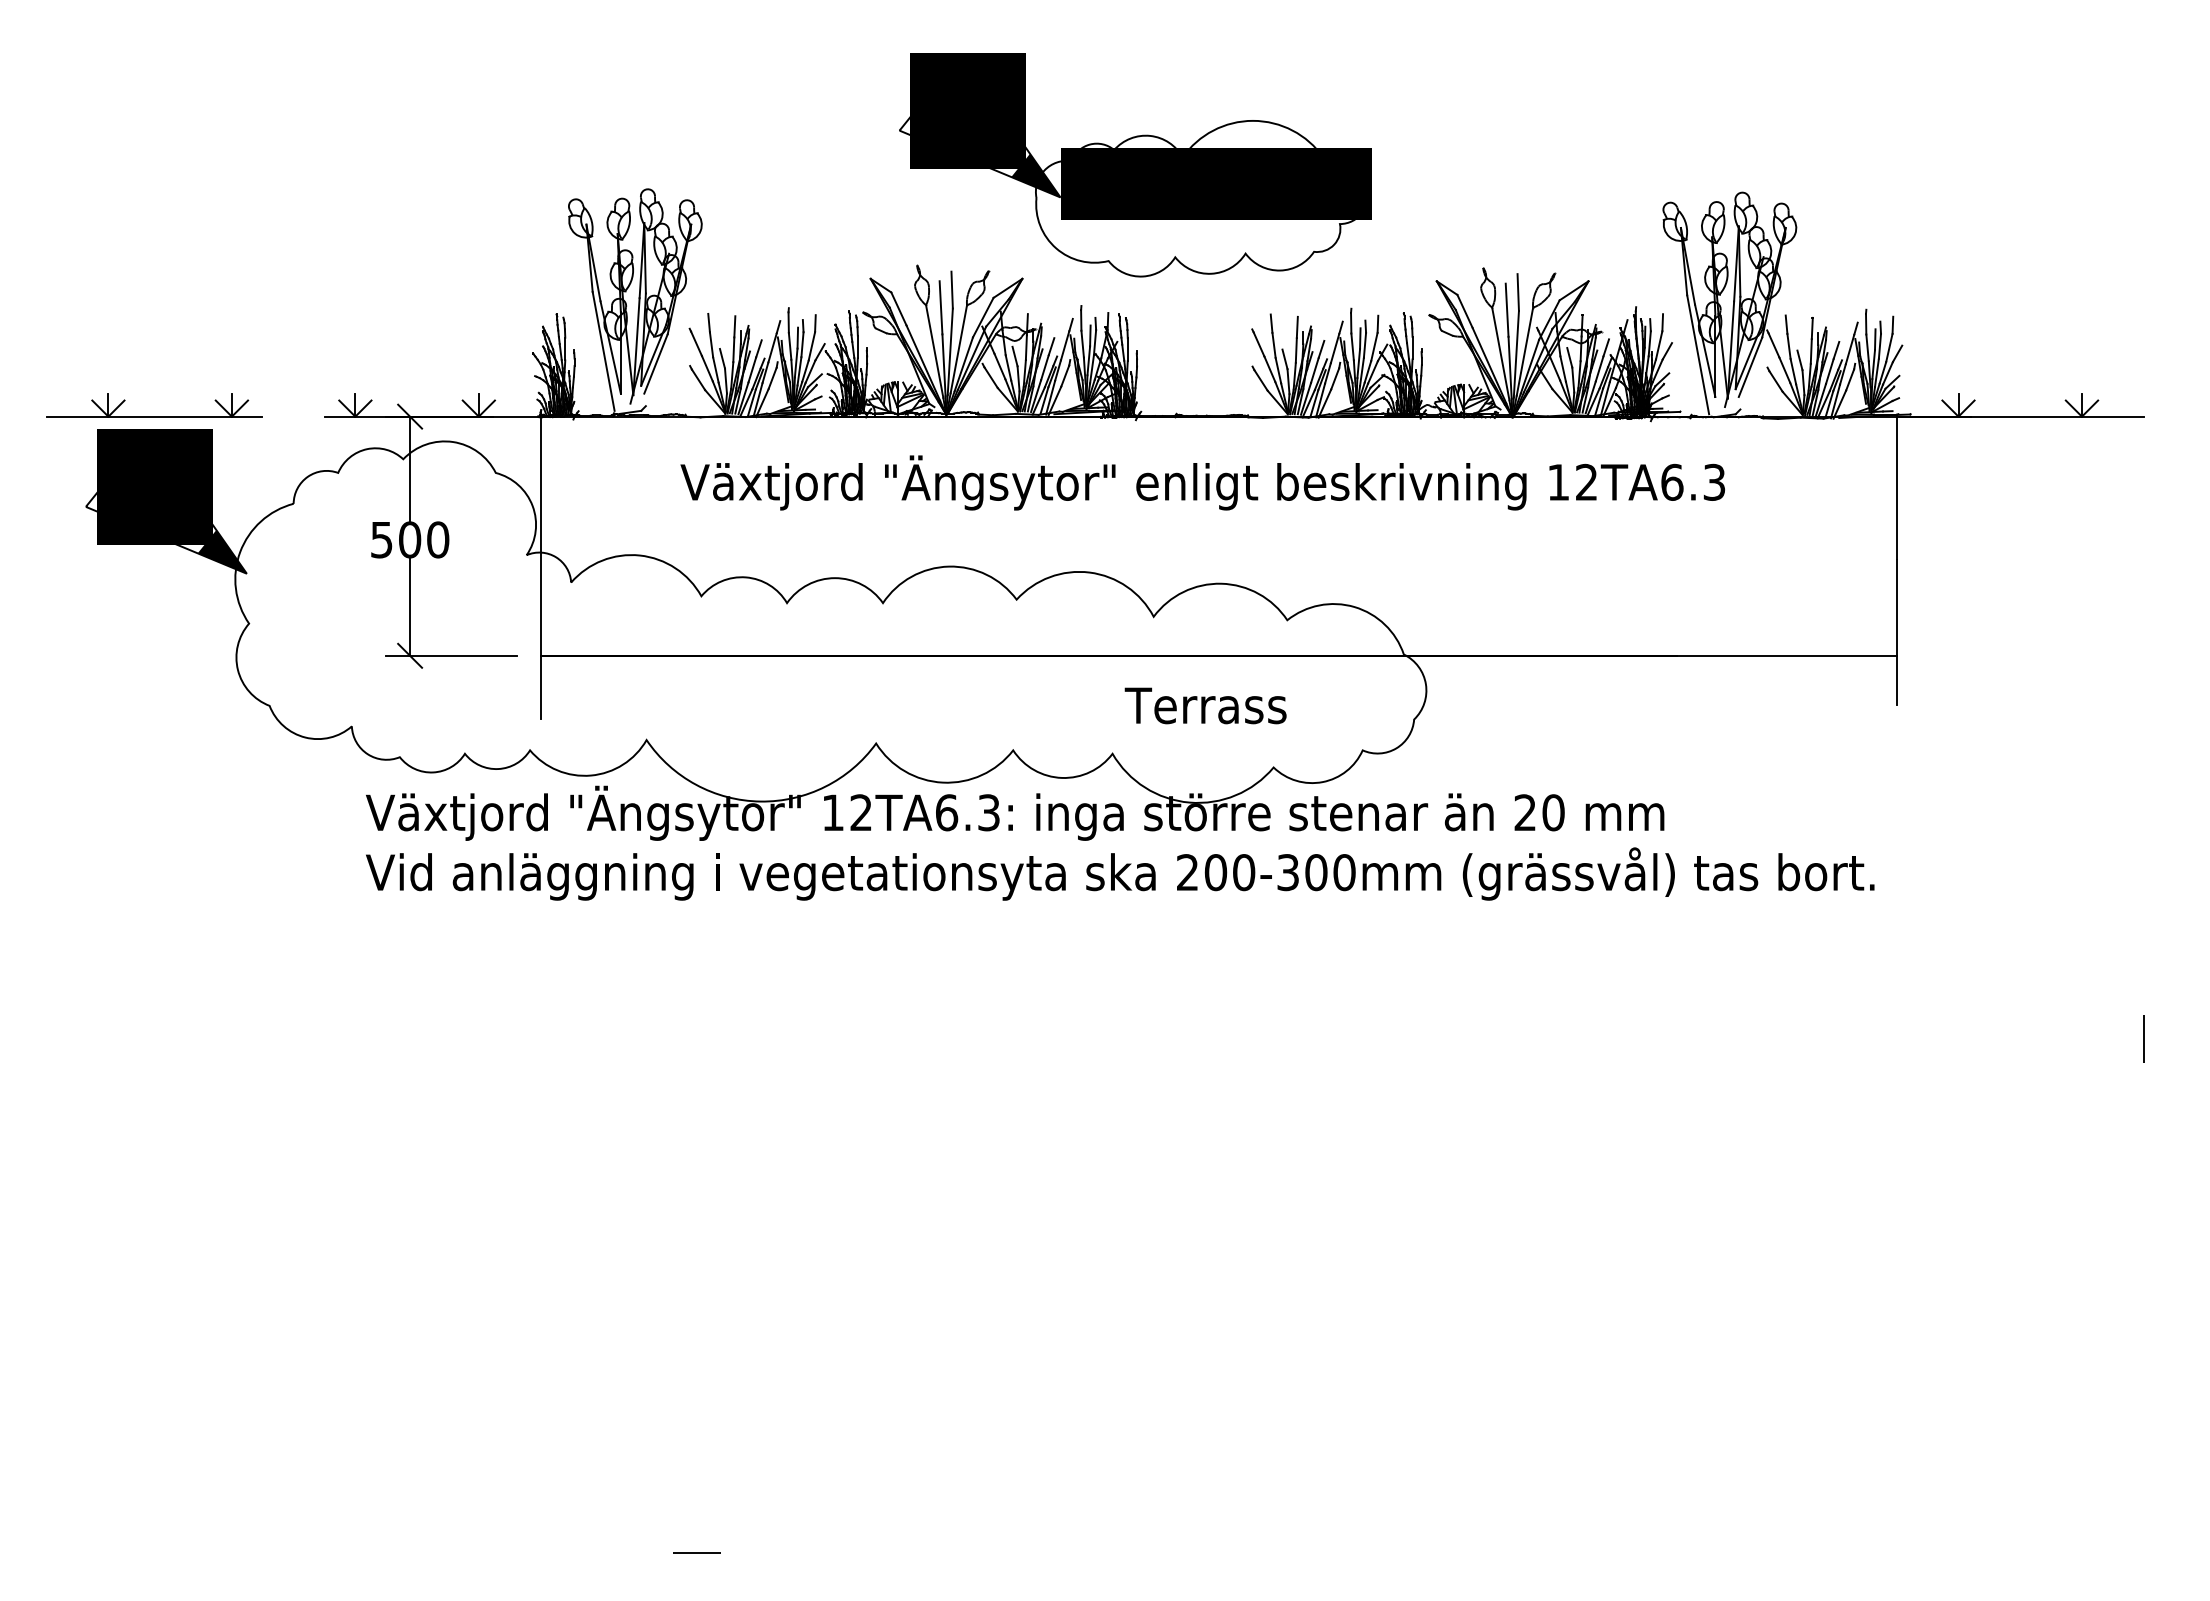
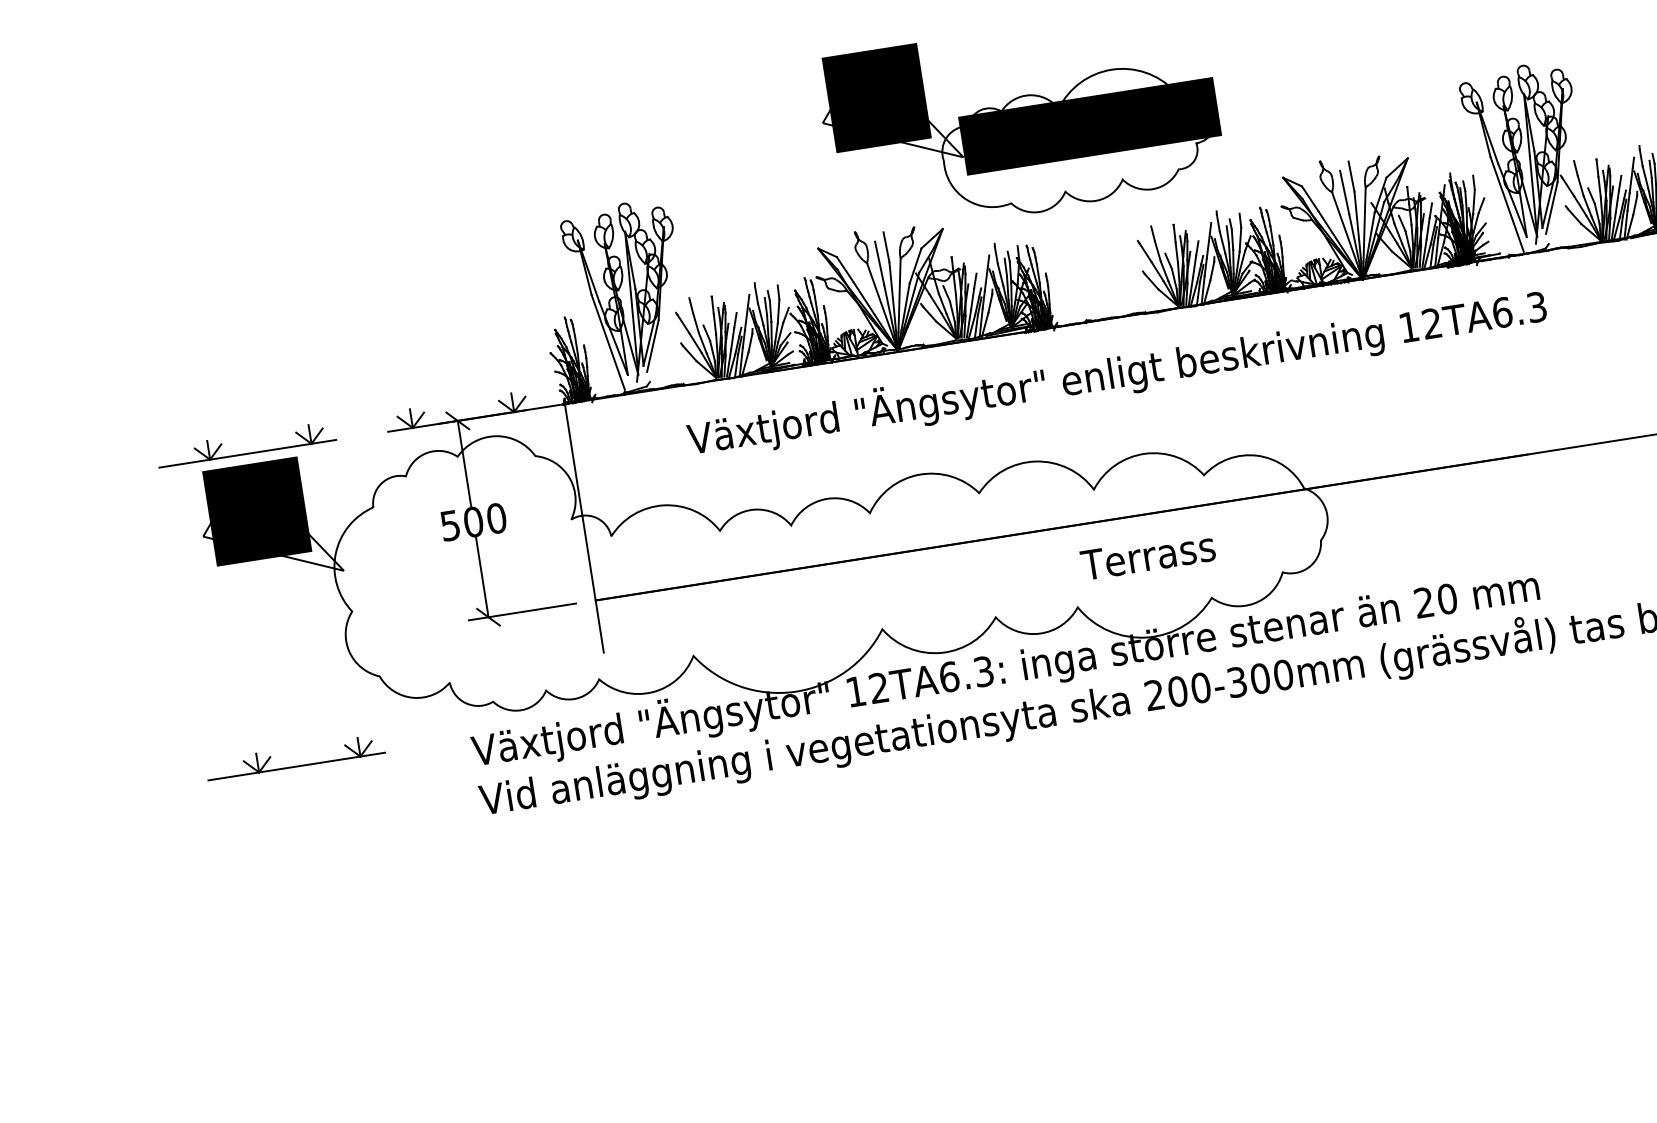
fill: (1035, 175) -> (940, 142), removed
fill: (221, 551) -> (320, 555), removed
part: (154, 797) -> (296, 766), added

